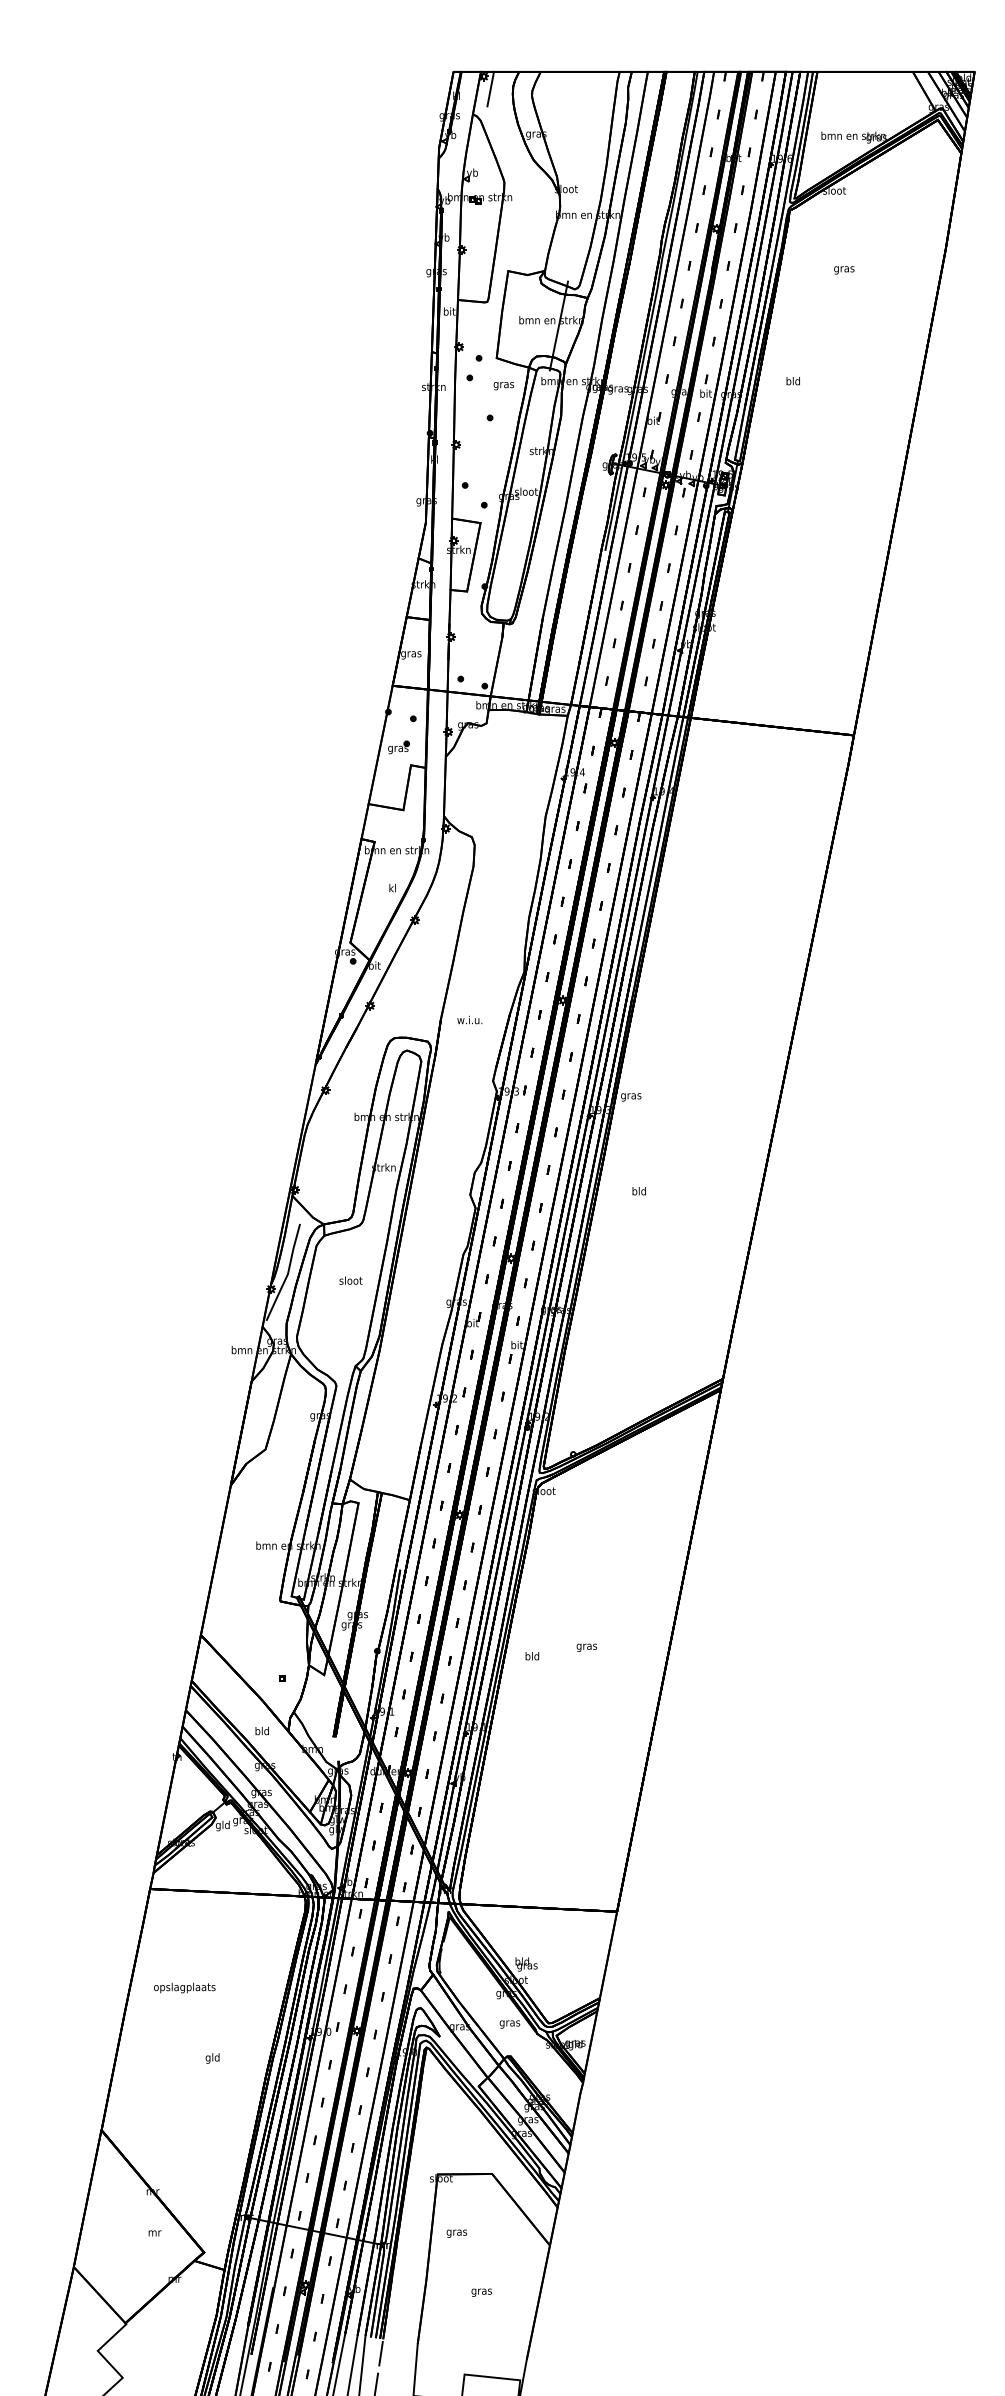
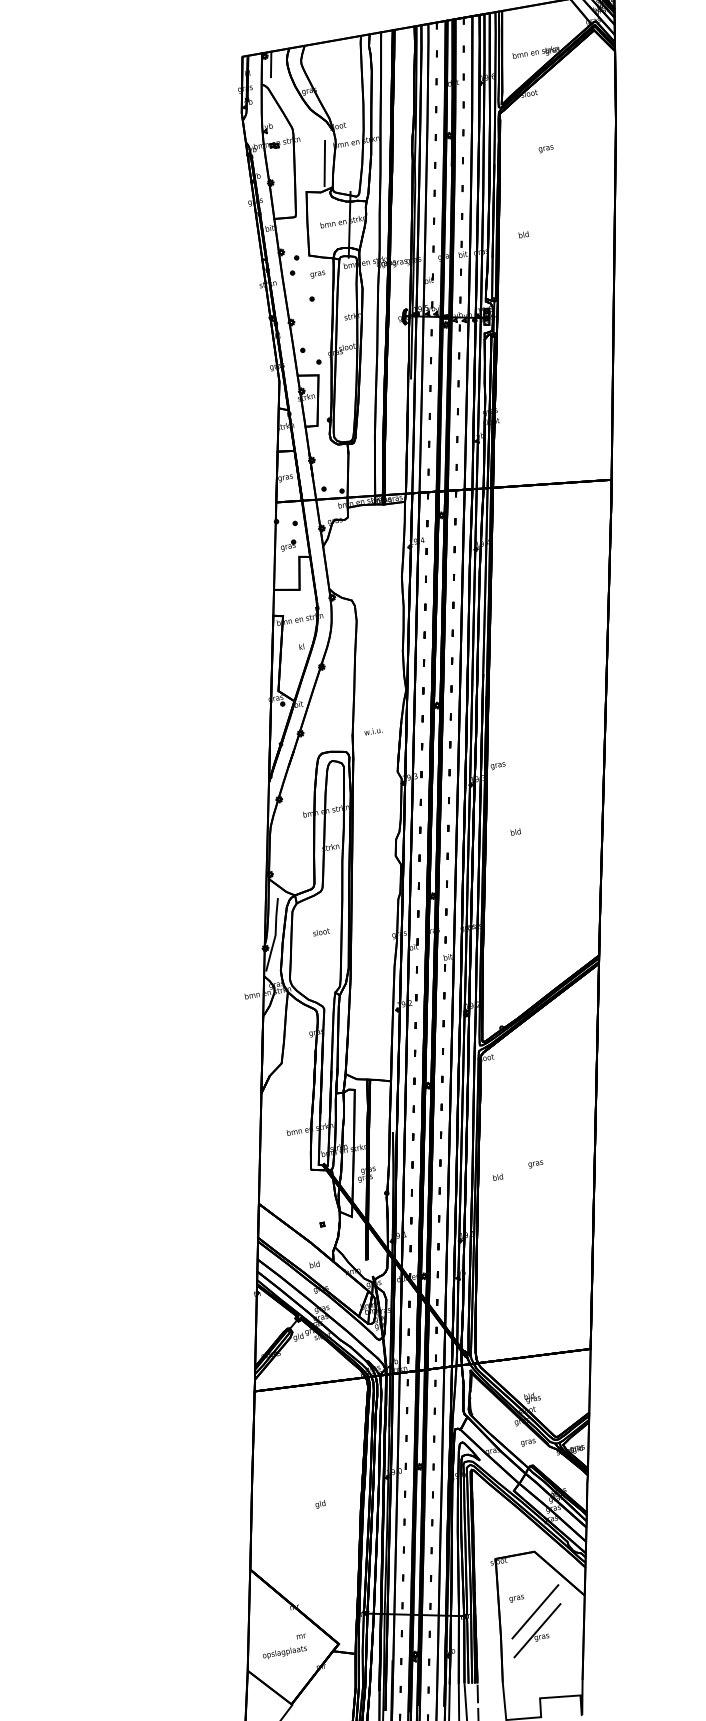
line: (539, 236) -> (324, 163), added
text: (184, 1987) -> (284, 1652), moved
line: (478, 2255) -> (534, 1611), added
line: (476, 2281) -> (536, 1630), added

